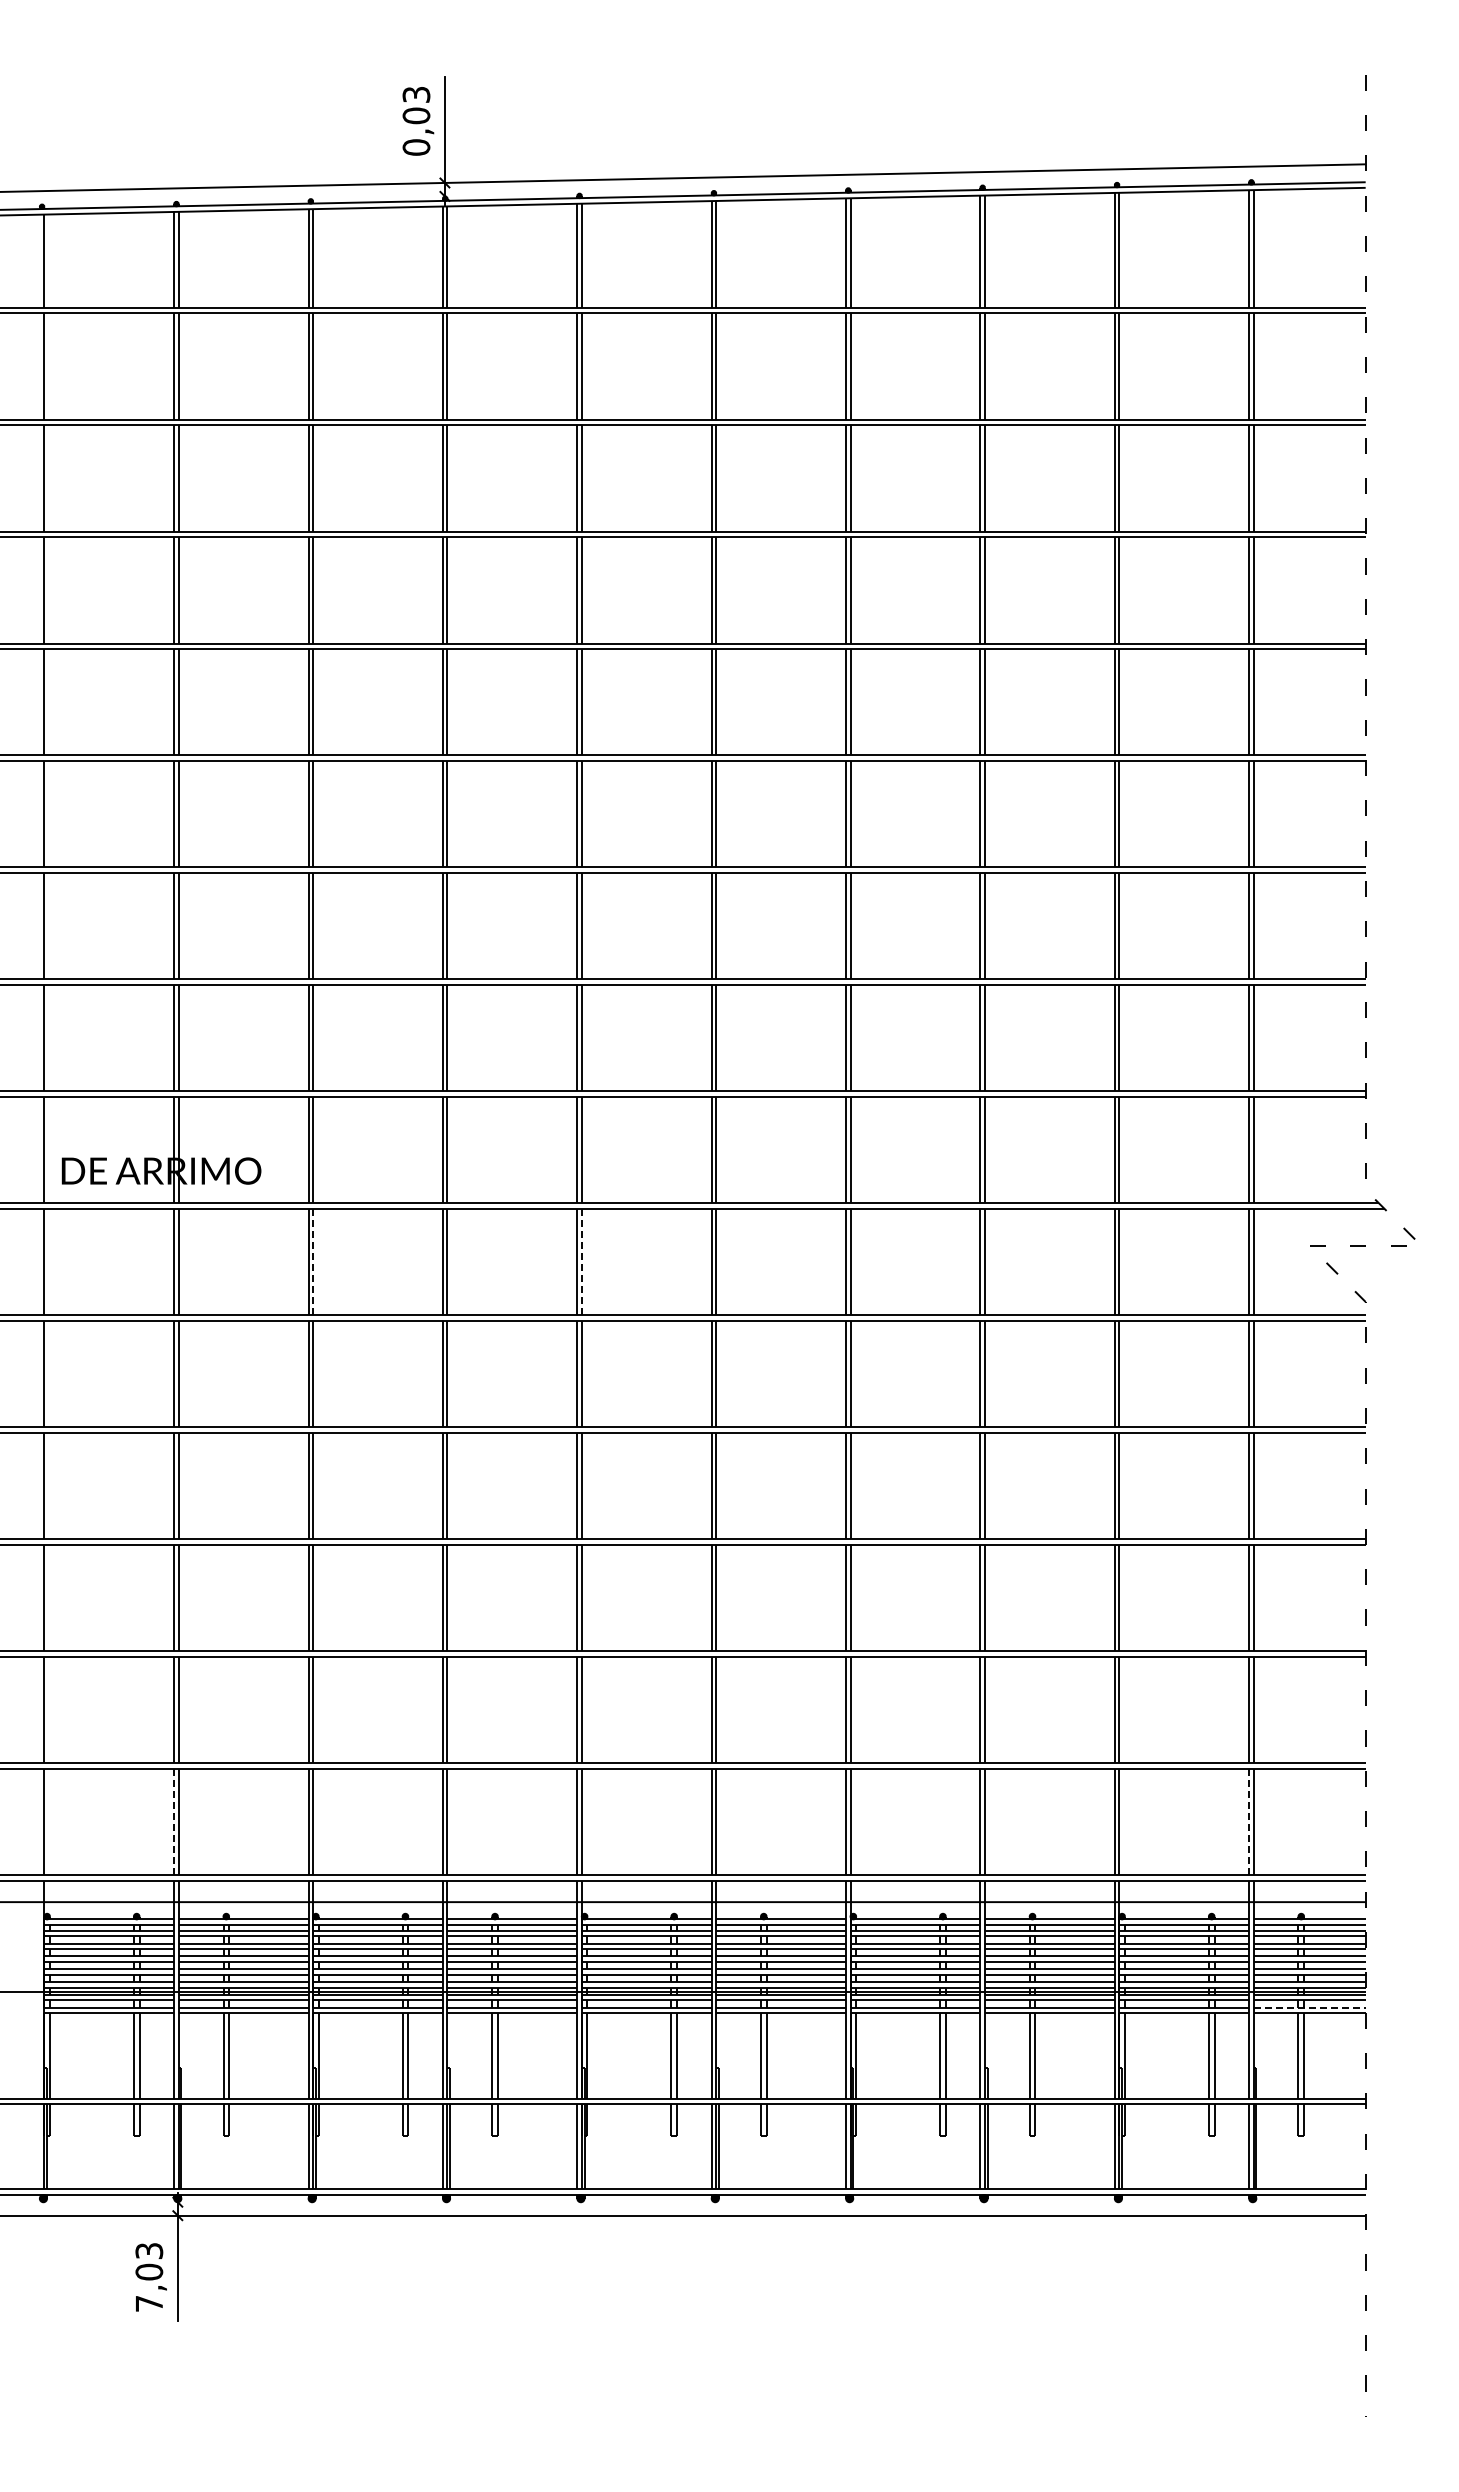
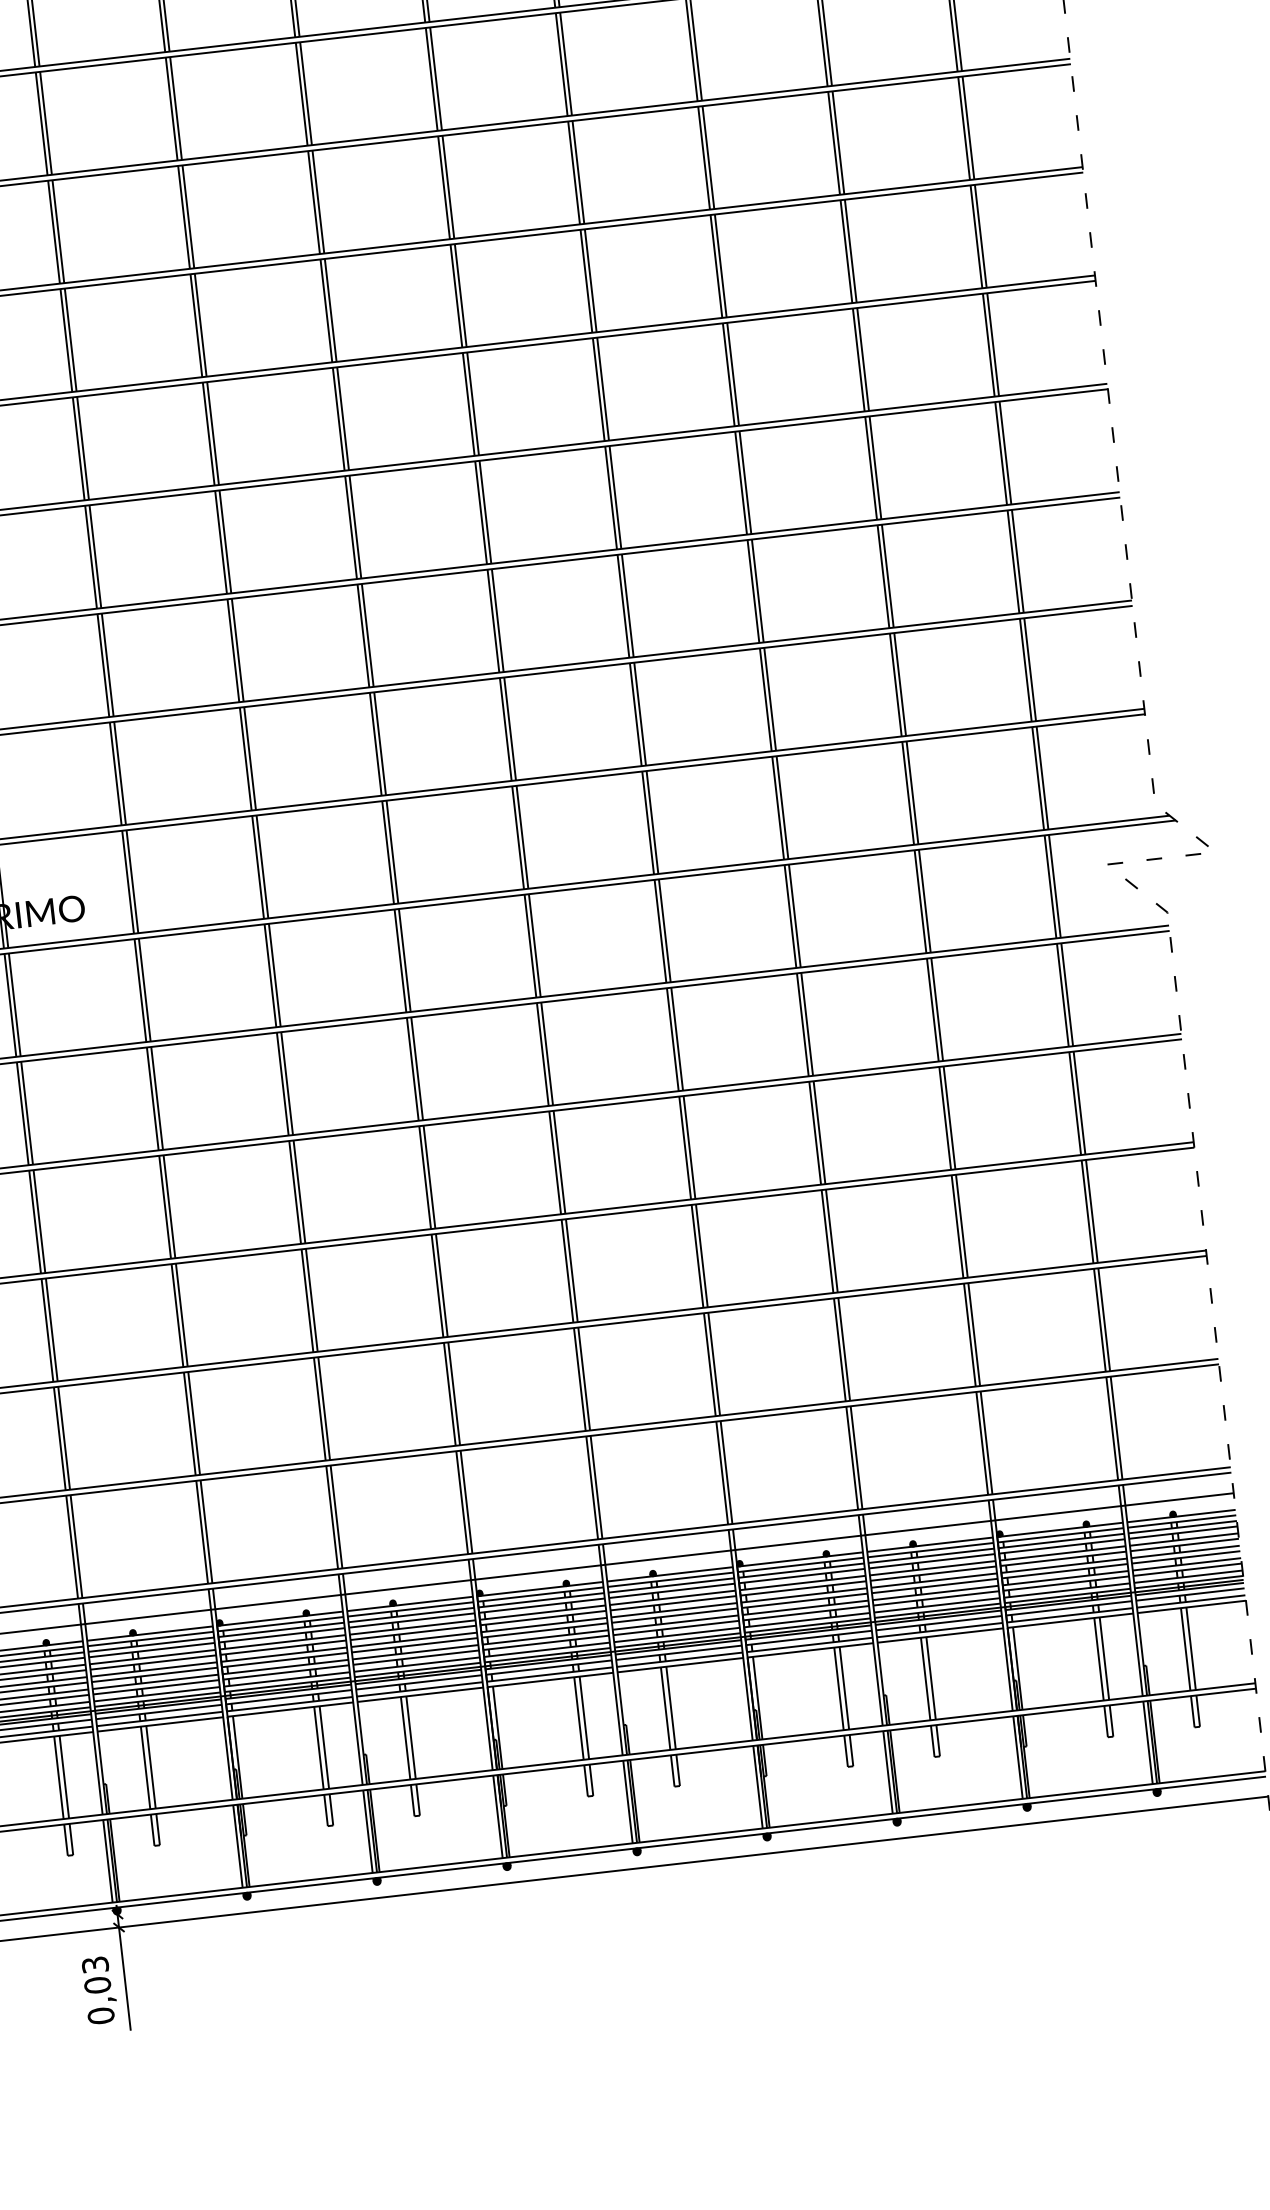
line: (313, 1262) -> (145, 990), dashed -> solid
line: (581, 1262) -> (404, 960), dashed -> solid
line: (174, 1822) -> (72, 1547), dashed -> solid
line: (1249, 1822) -> (1112, 1428), dashed -> solid
line: (1309, 2007) -> (1191, 1601), dashed -> solid
text: (149, 2303) -> (101, 2015), 7,03 -> 0,03

